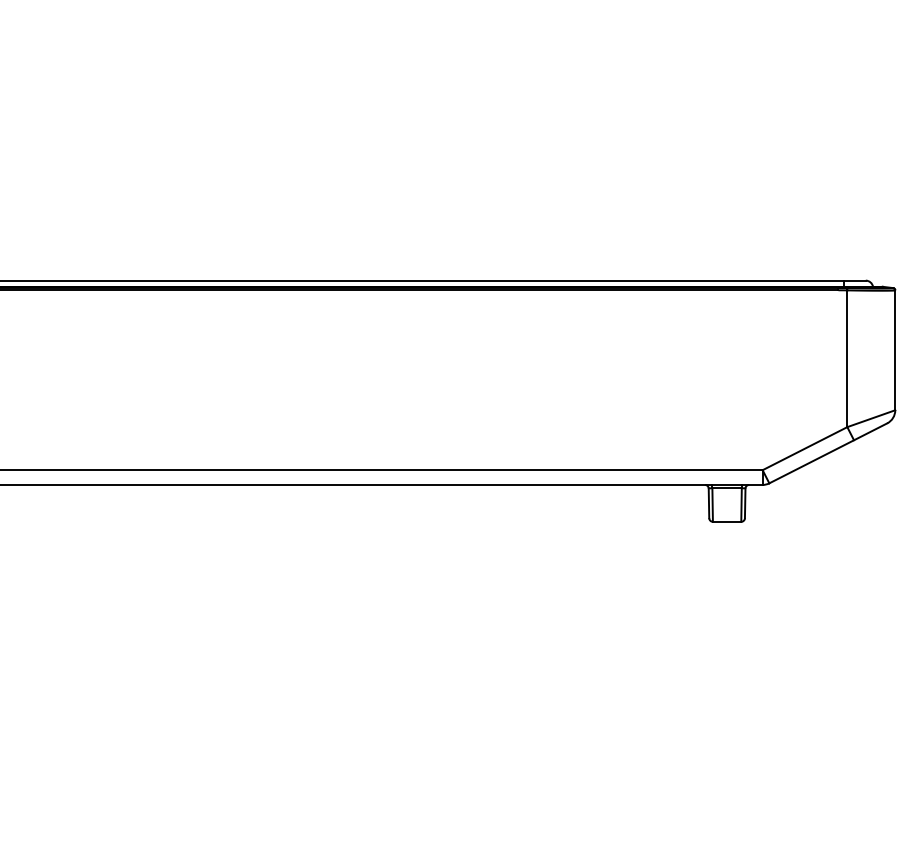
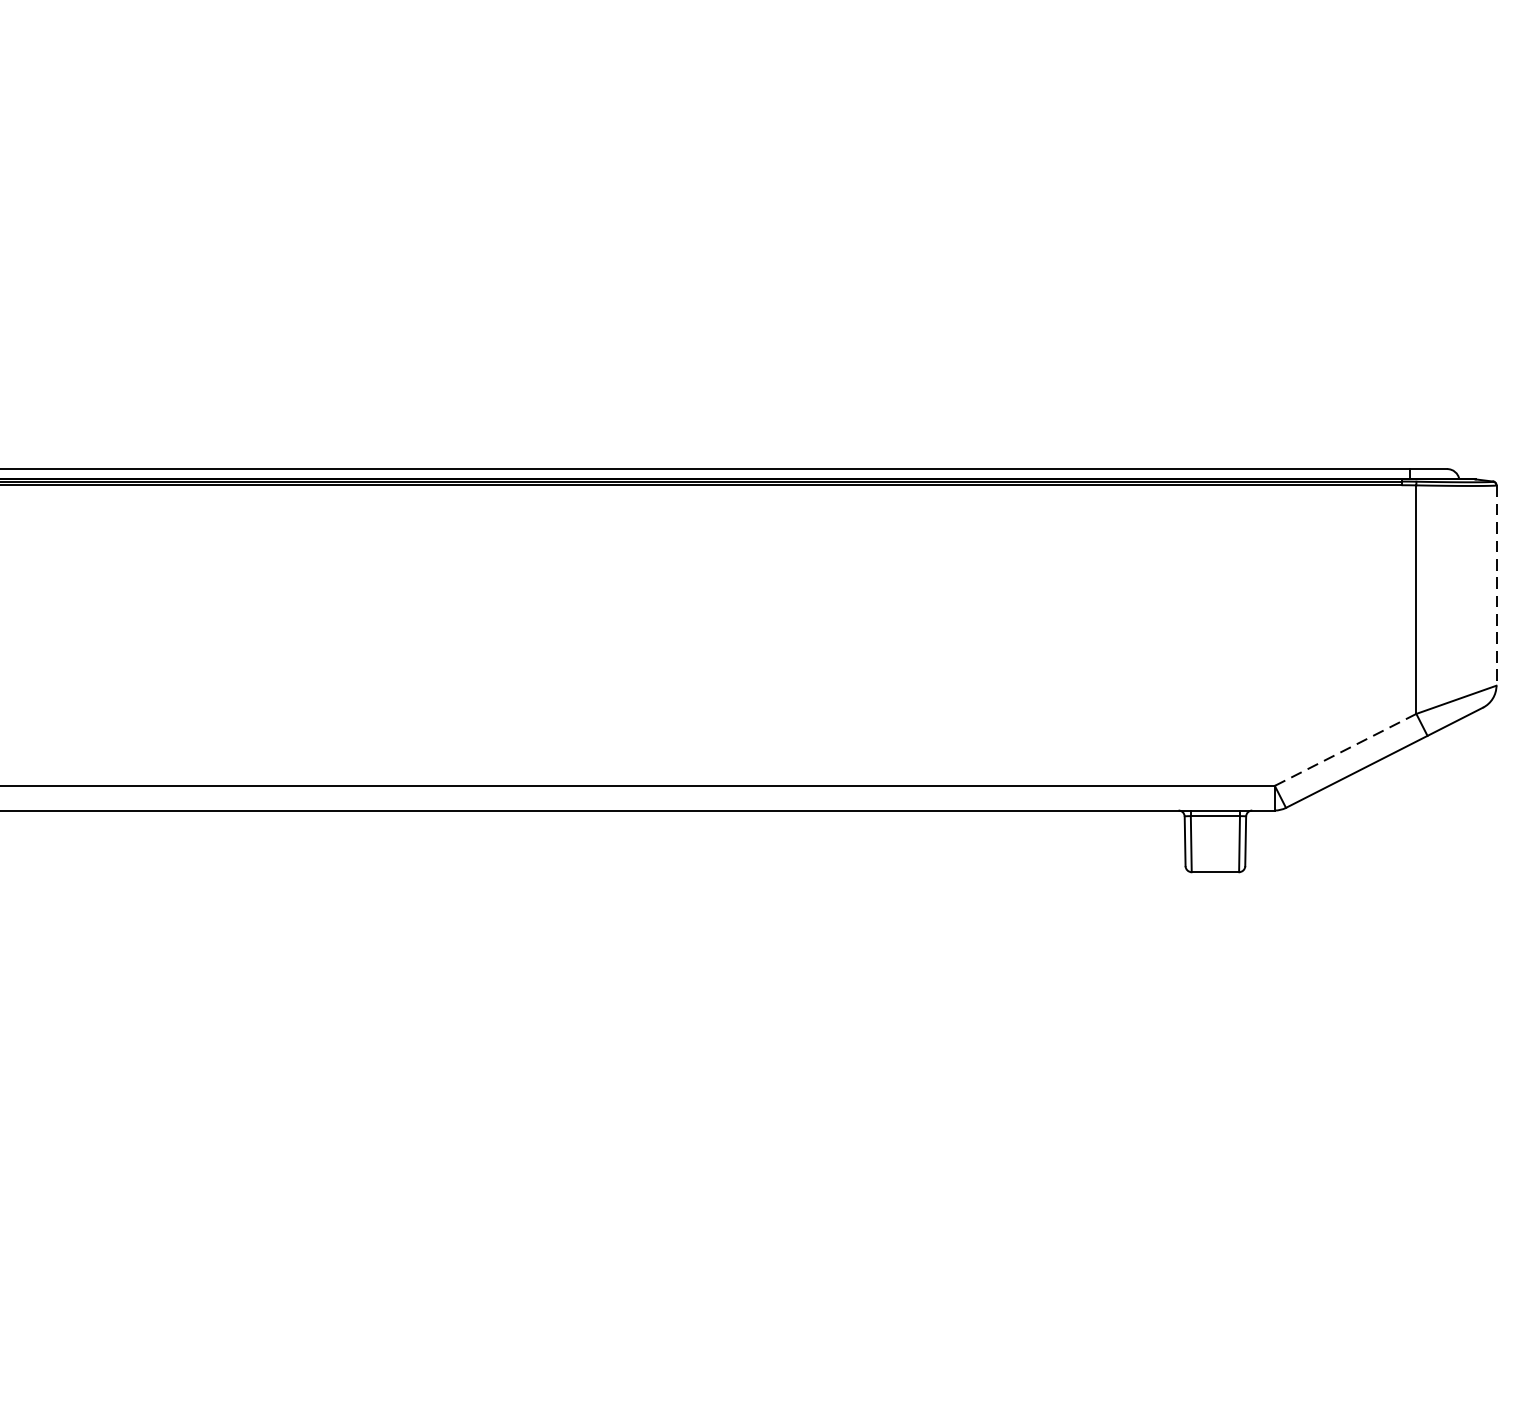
line: (895, 350) -> (1496, 585), solid -> dashed
line: (805, 448) -> (1346, 749), solid -> dashed

